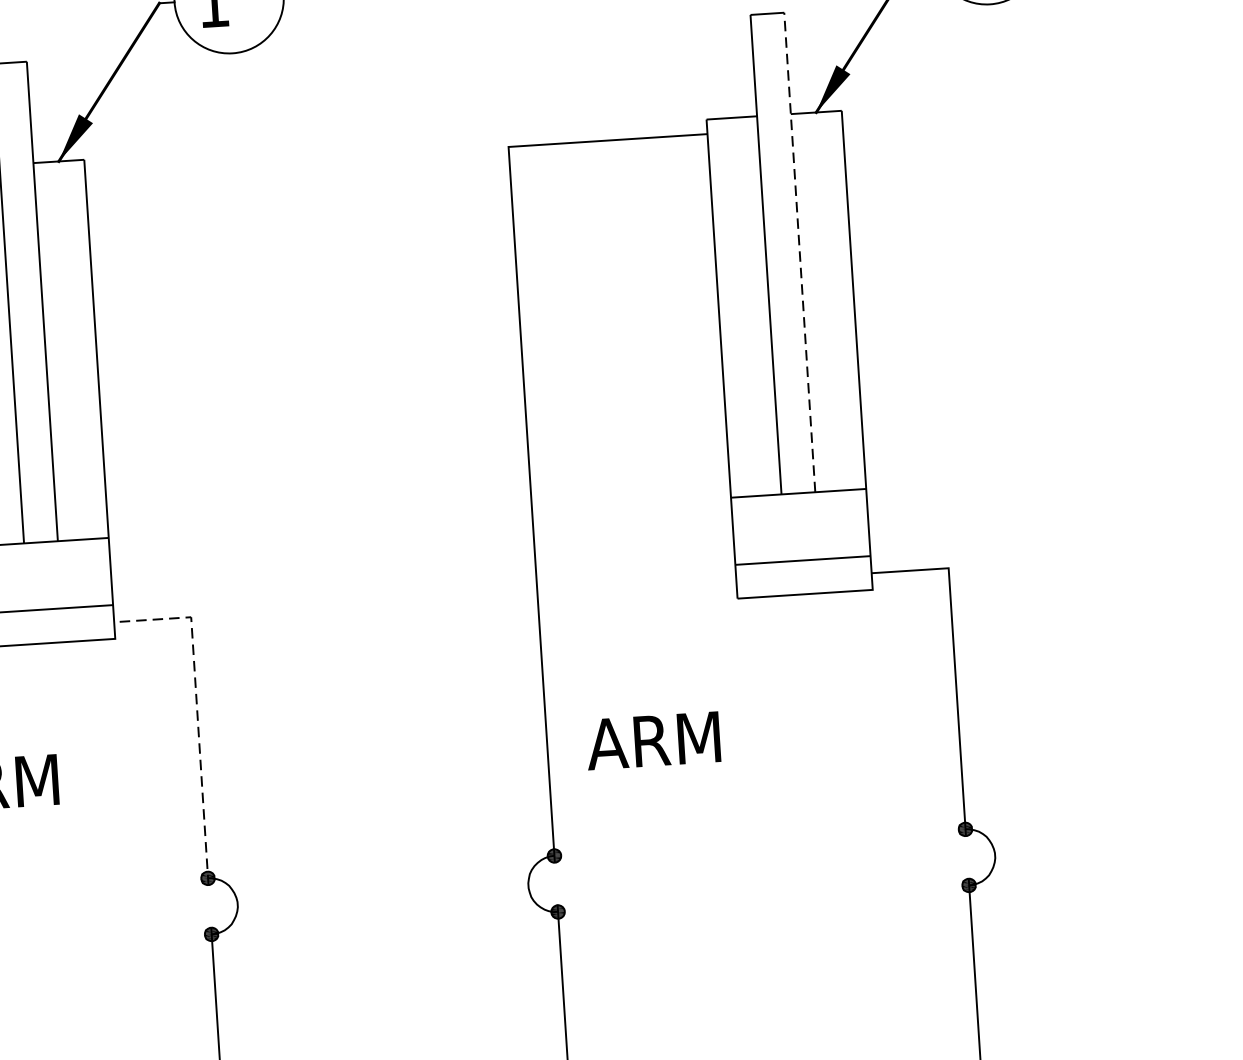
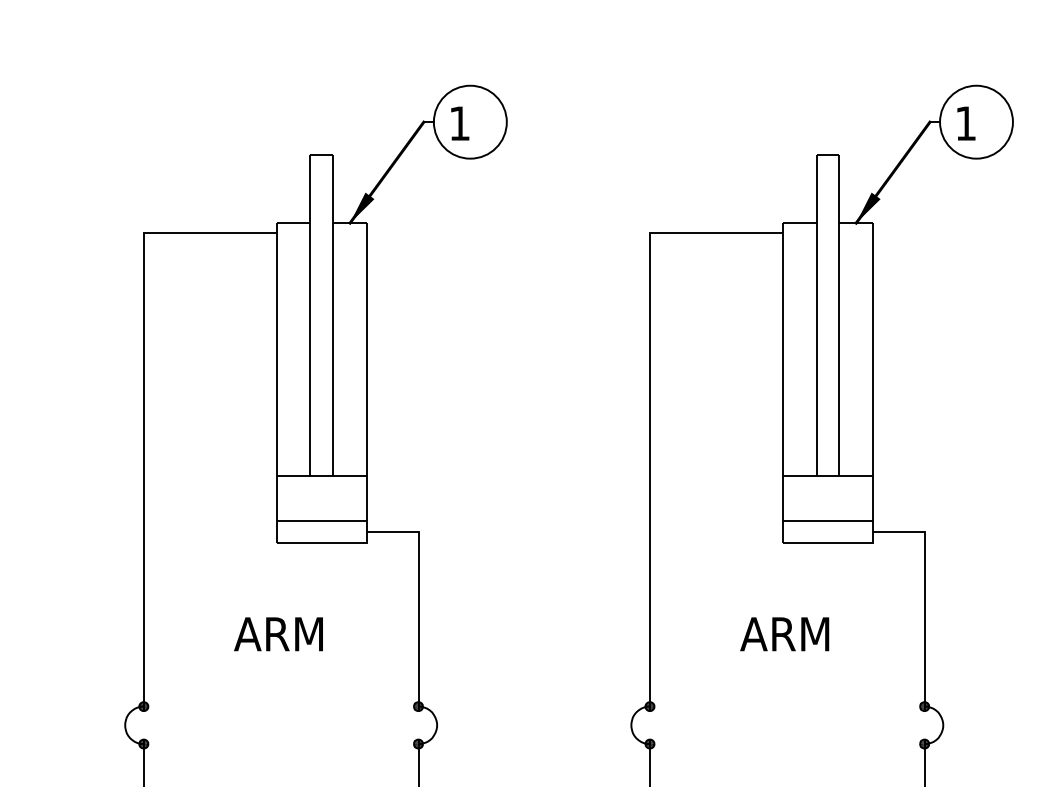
line: (800, 252) -> (839, 315), dashed -> solid
line: (197, 710) -> (418, 594), dashed -> solid
text: (653, 741) -> (784, 634), moved

